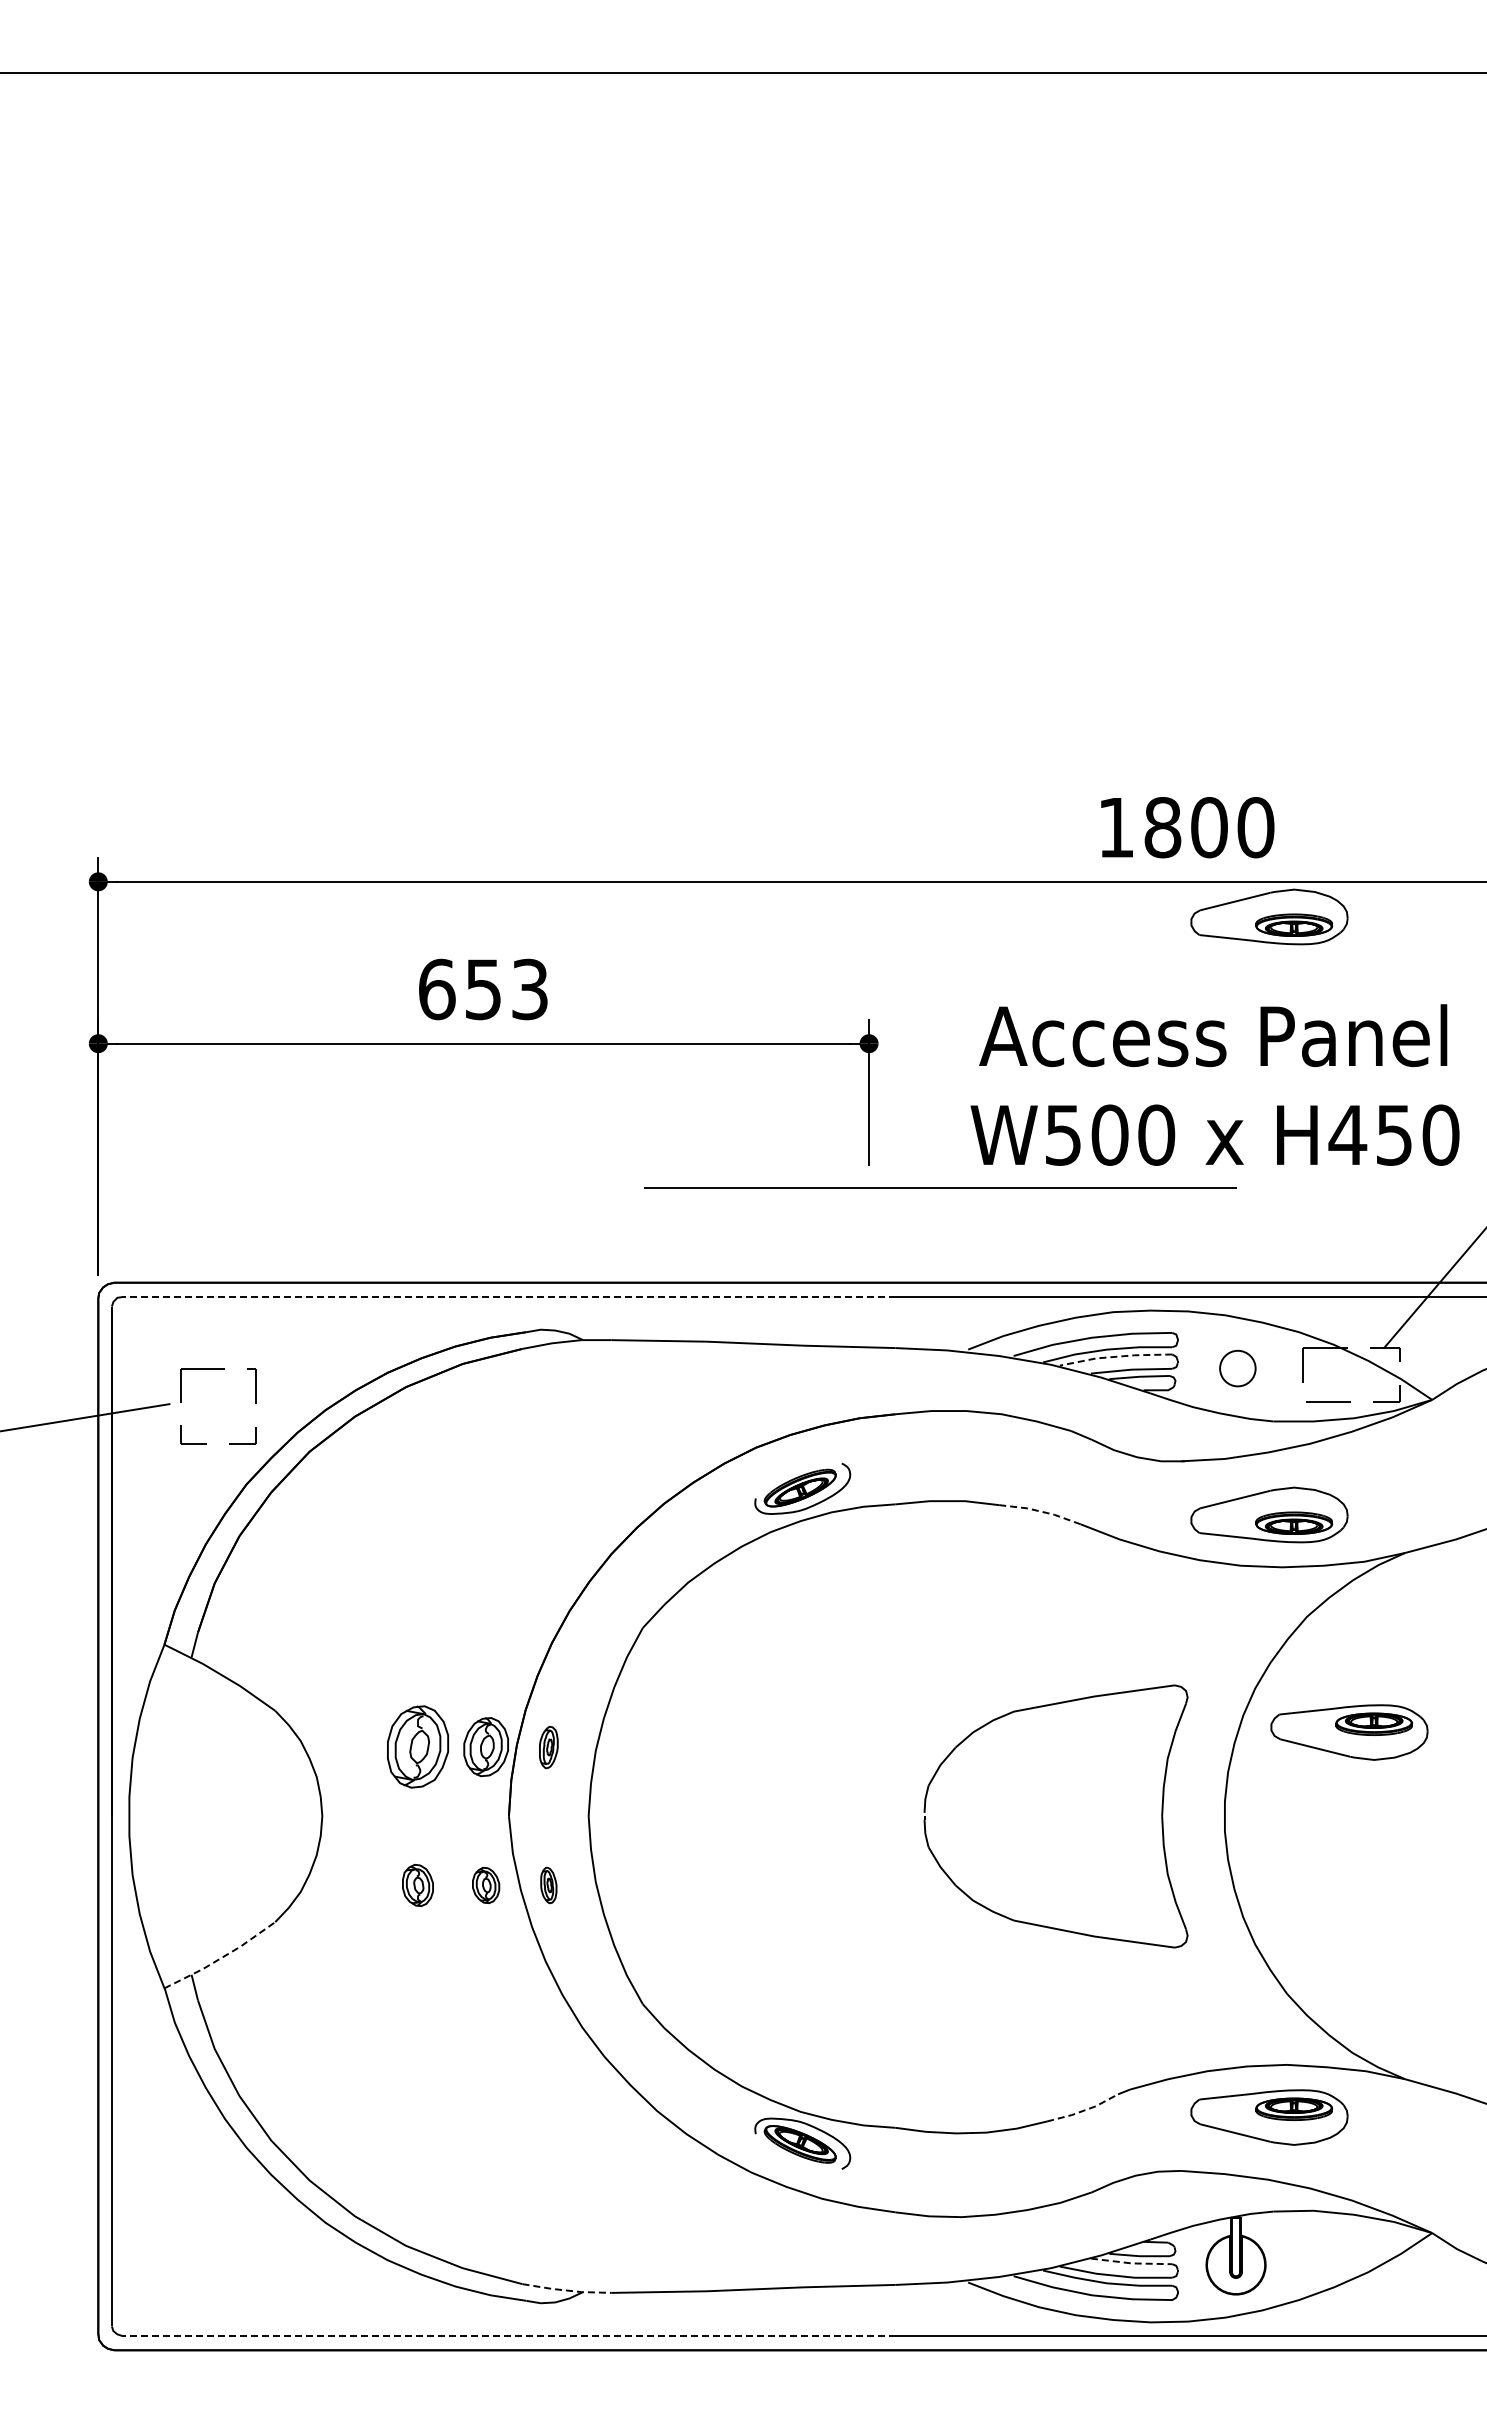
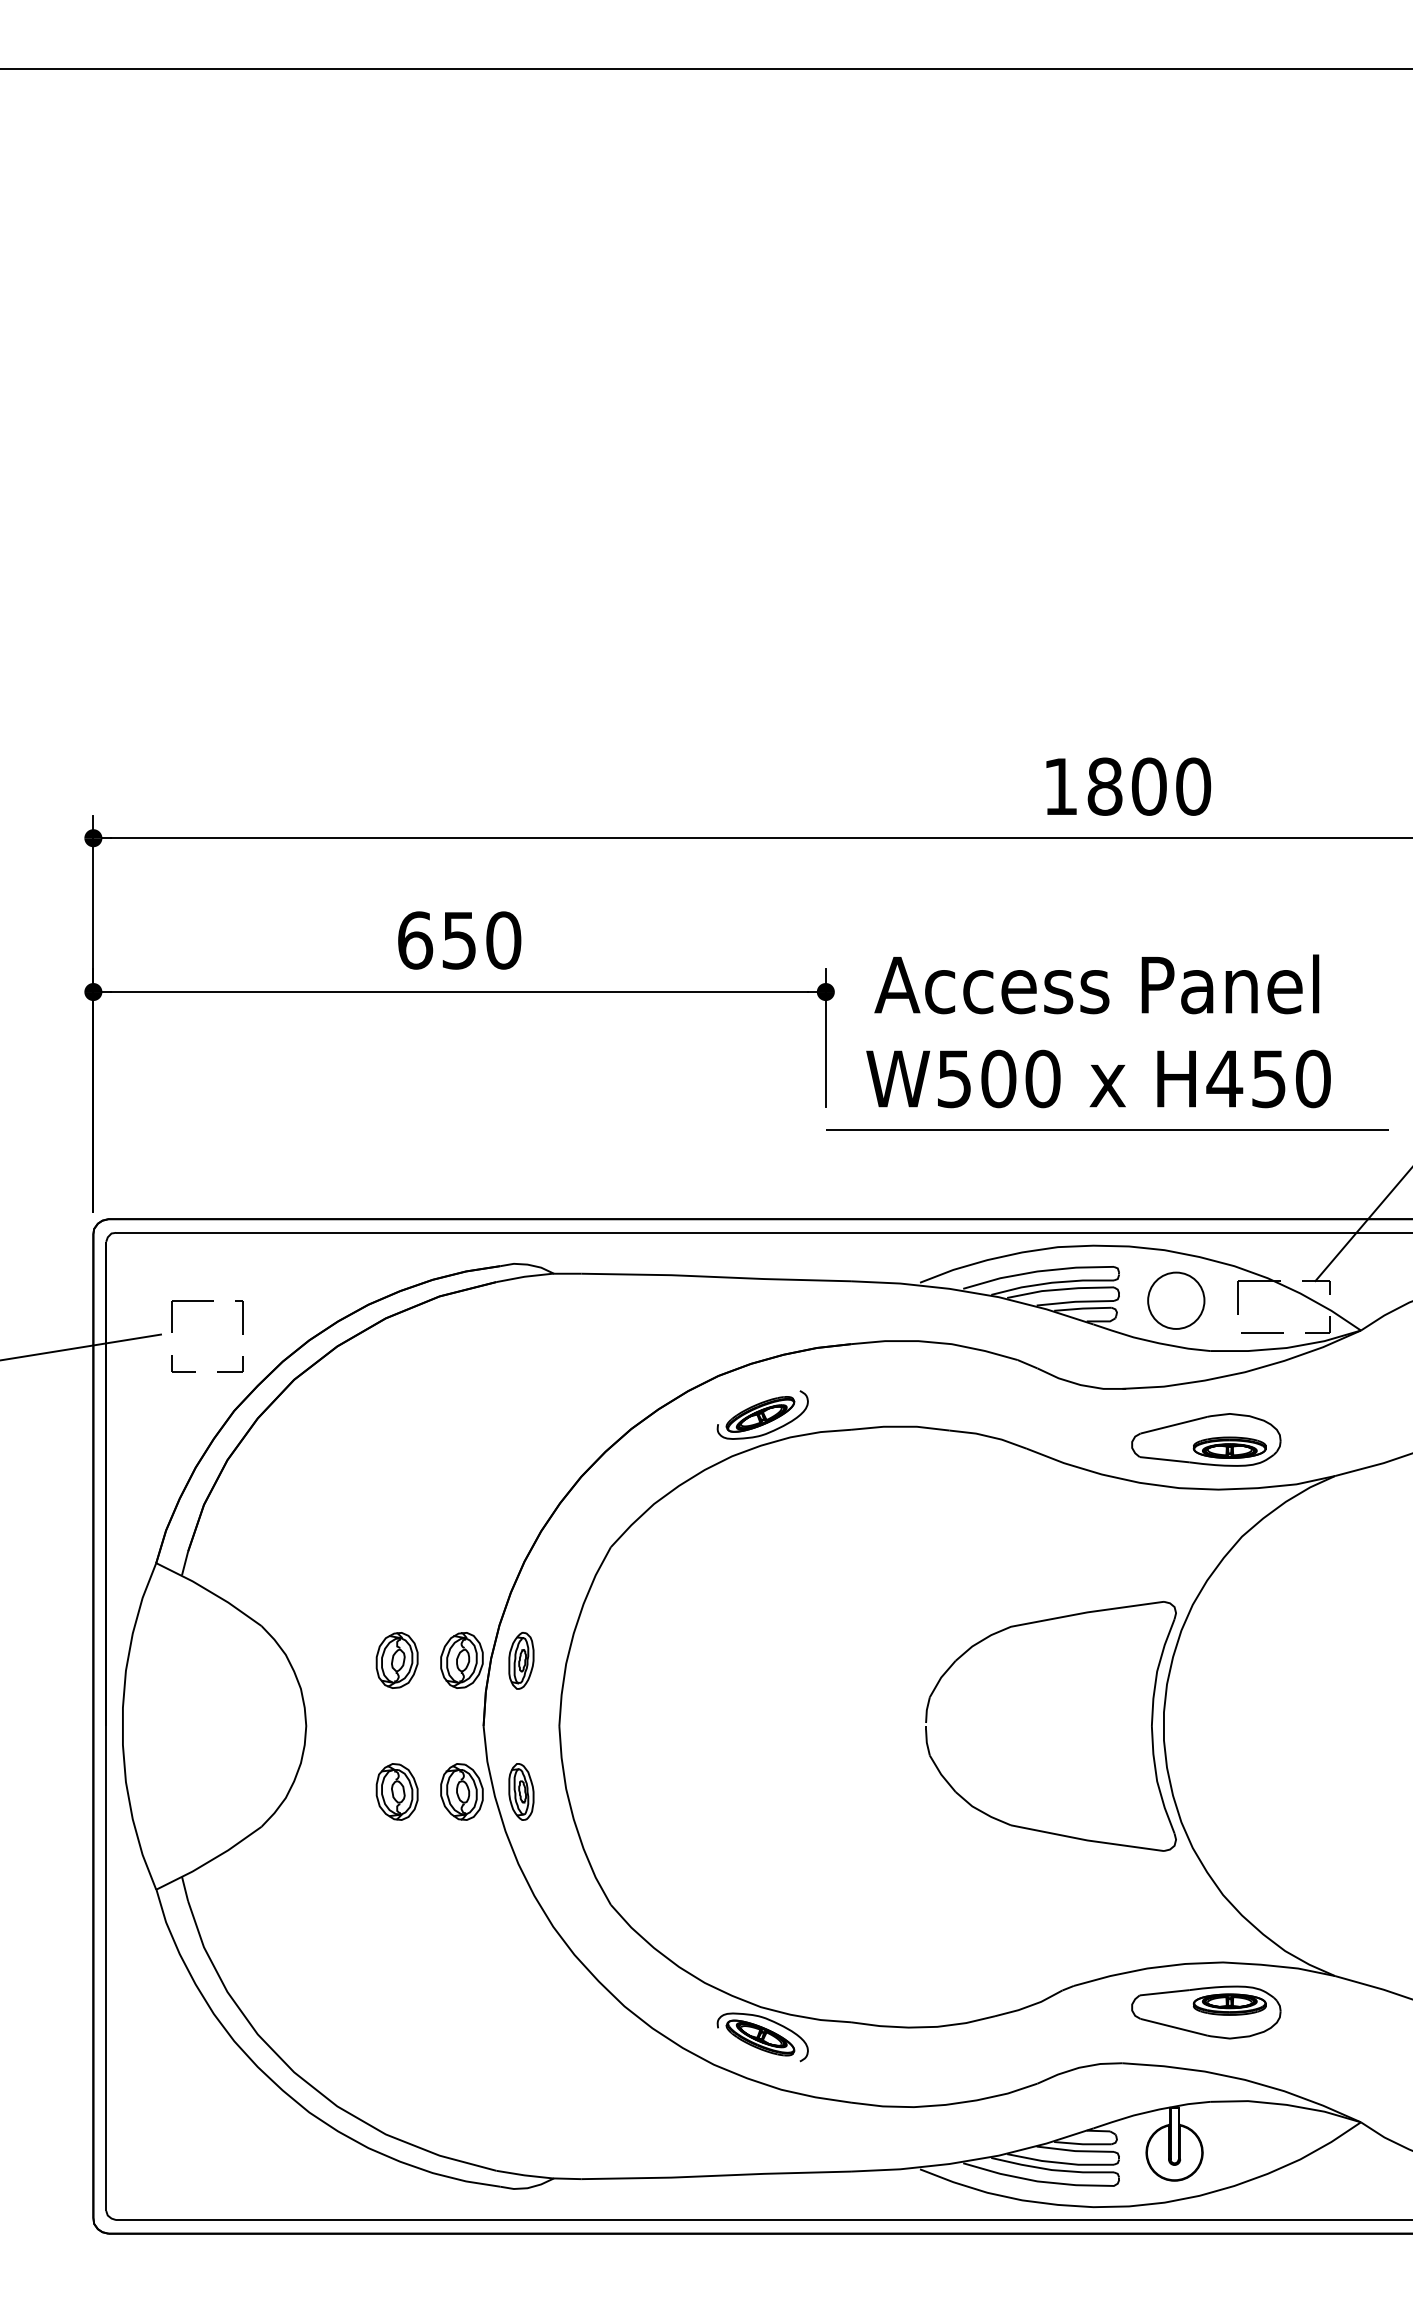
part: (1269, 916) -> (1206, 871), removed
text: (529, 989) -> (503, 940), 653 -> 650
text: (1214, 1084) -> (1098, 1030), moved
line: (940, 1187) -> (1107, 1128), moved
line: (508, 1297) -> (483, 1233), dashed -> solid
line: (1115, 1356) -> (1060, 1289), dashed -> solid
circle: (1237, 1368) -> (1175, 1300), size x1.67
line: (1039, 1511) -> (987, 1436), dashed -> solid
part: (1349, 1732) -> (1282, 1646), removed
part: (417, 1747) -> (396, 1660), size x0.71
part: (548, 1747) -> (521, 1660), size x1.43
part: (1161, 1816) -> (1151, 1726), moved
part: (417, 1885) -> (396, 1792), size x1.43
part: (485, 1885) -> (461, 1792), size x1.67
part: (548, 1885) -> (521, 1792), size x1.67
line: (221, 1958) -> (210, 1861), dashed -> solid
line: (1083, 2110) -> (1029, 2005), dashed -> solid
line: (1131, 2263) -> (1075, 2151), dashed -> solid
line: (567, 2290) -> (539, 2176), dashed -> solid
line: (508, 2335) -> (483, 2219), dashed -> solid

